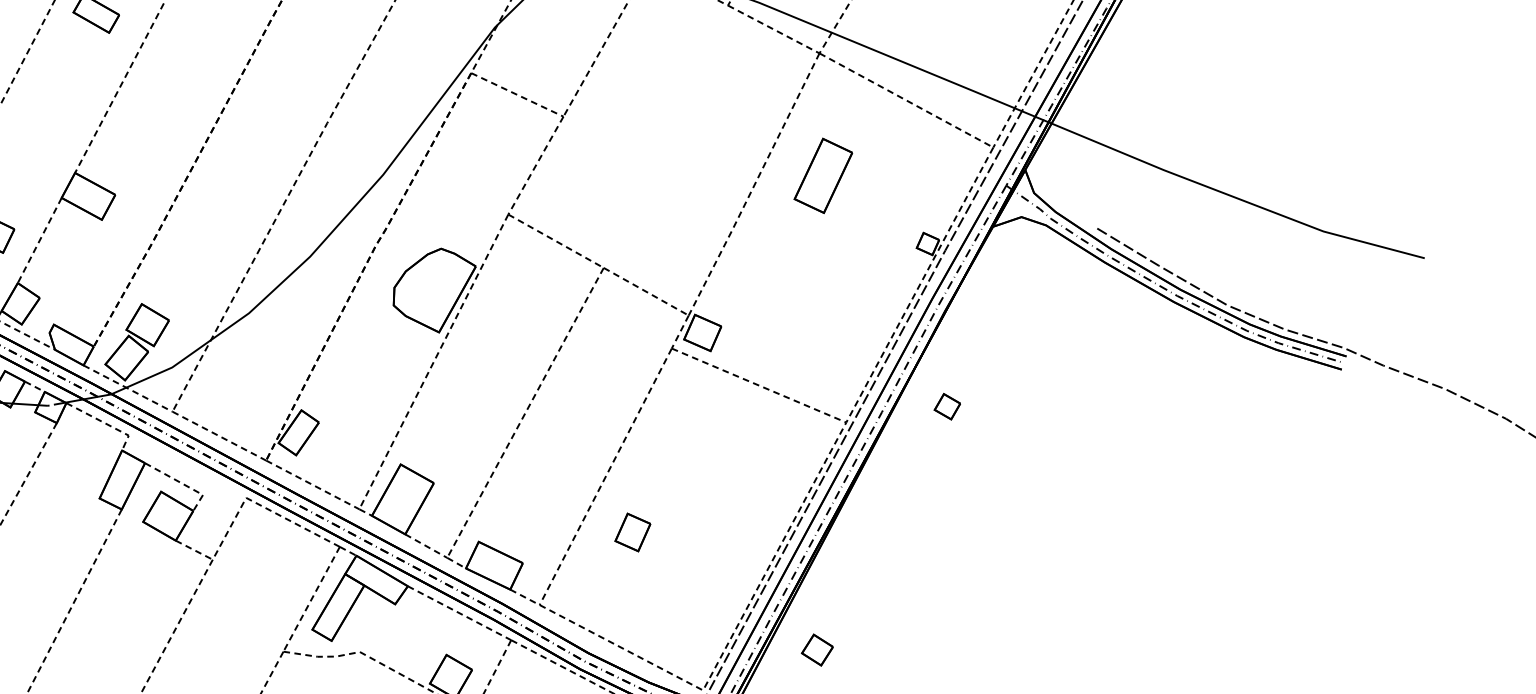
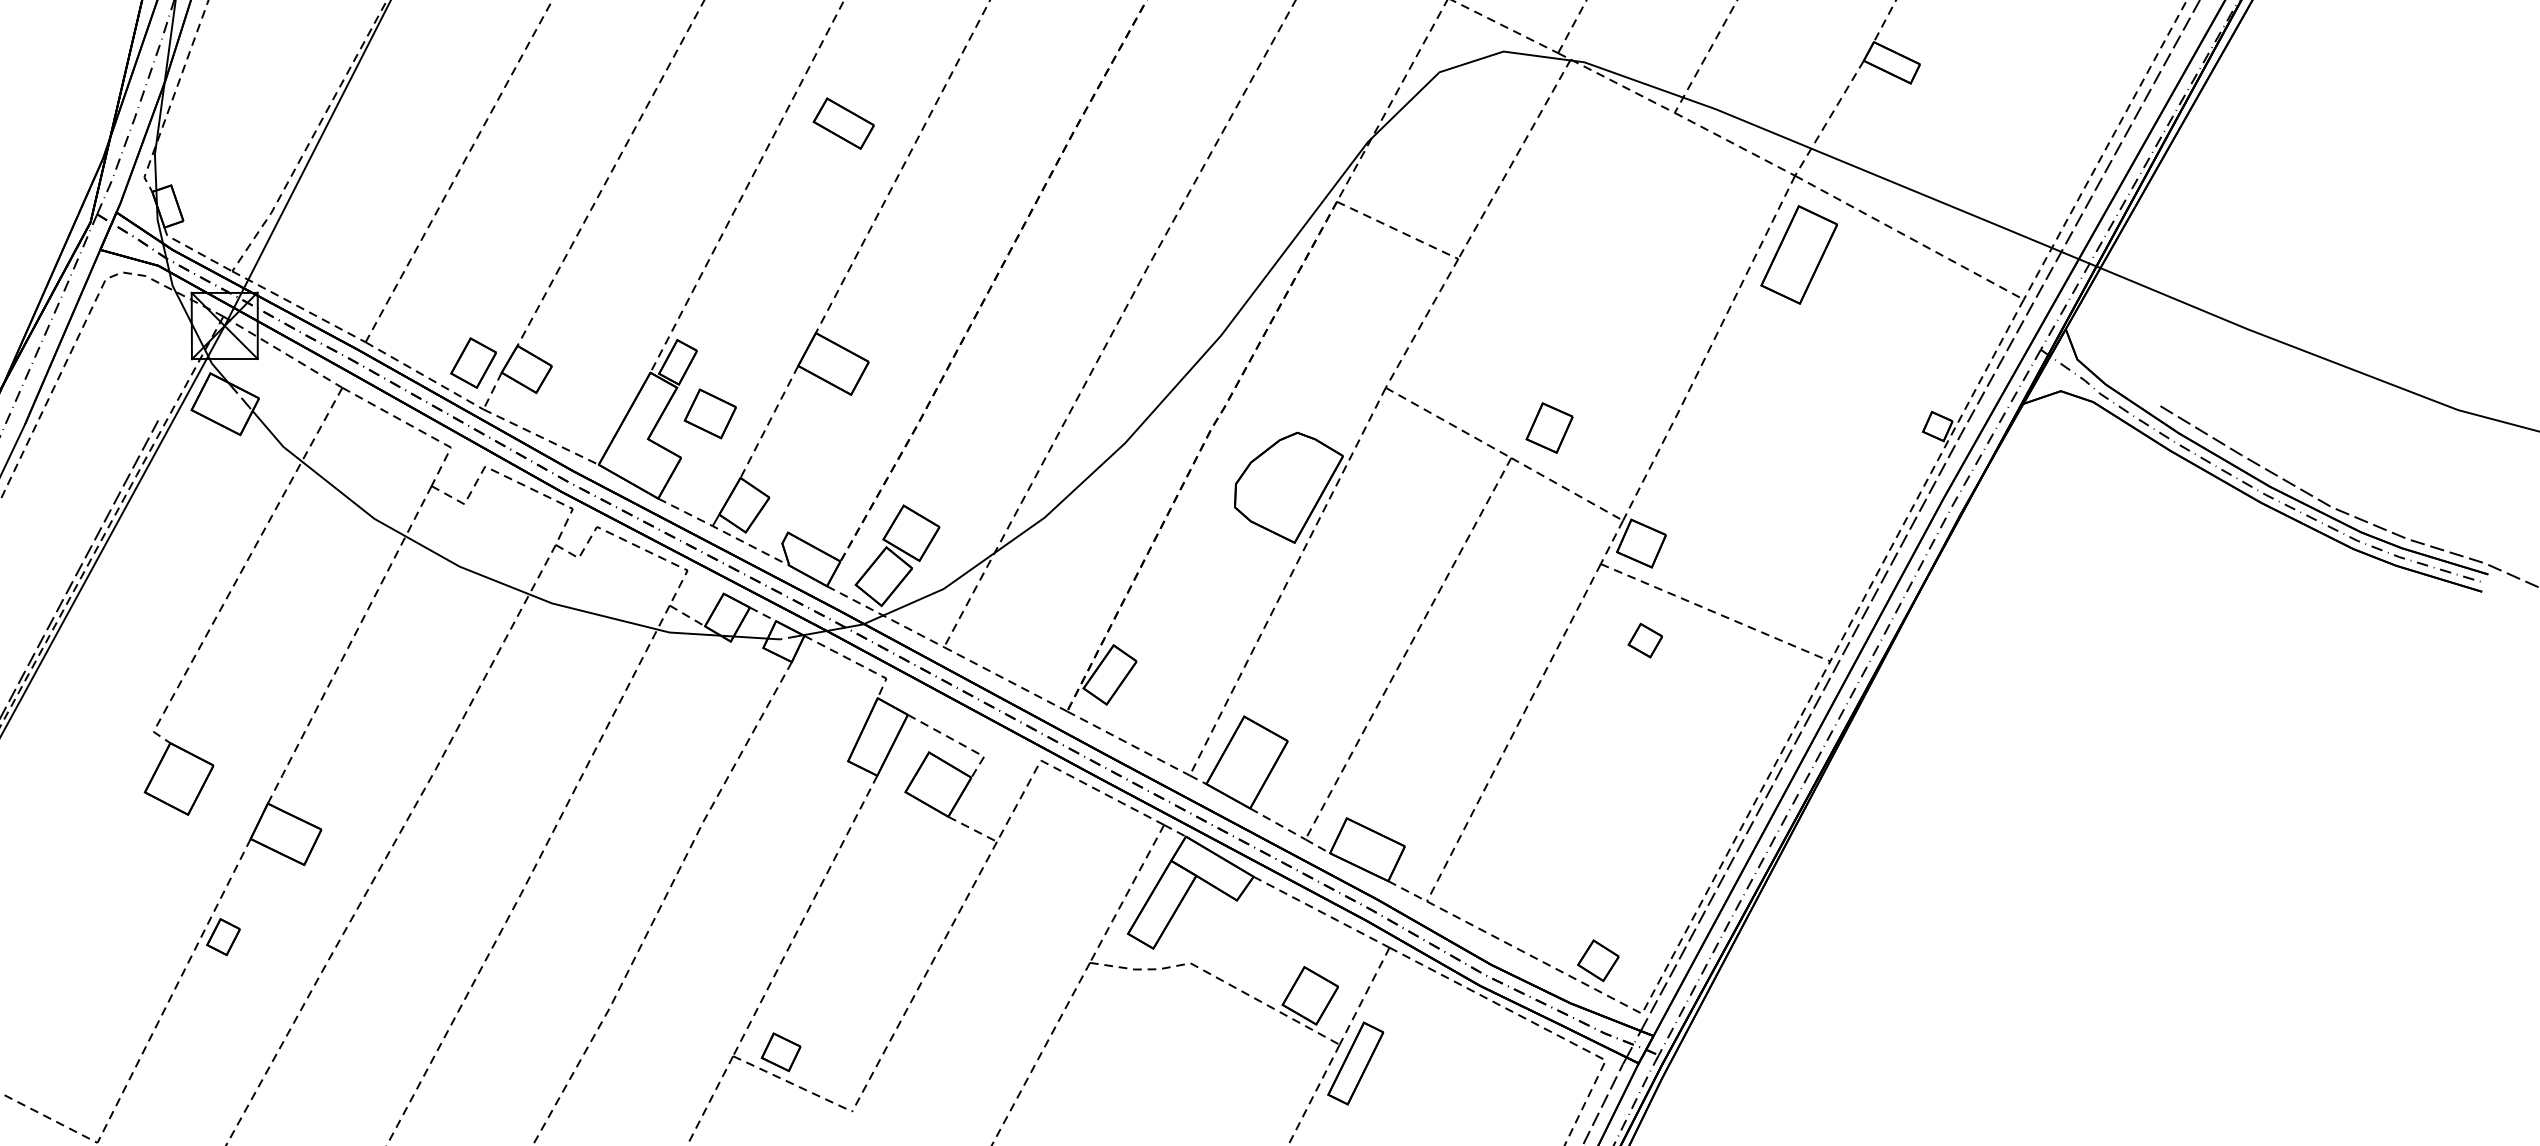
part: (822, 175) -> (1798, 254), moved
part: (946, 406) -> (1644, 640), moved
part: (632, 532) -> (1549, 427), moved
part: (817, 649) -> (1598, 960), moved

